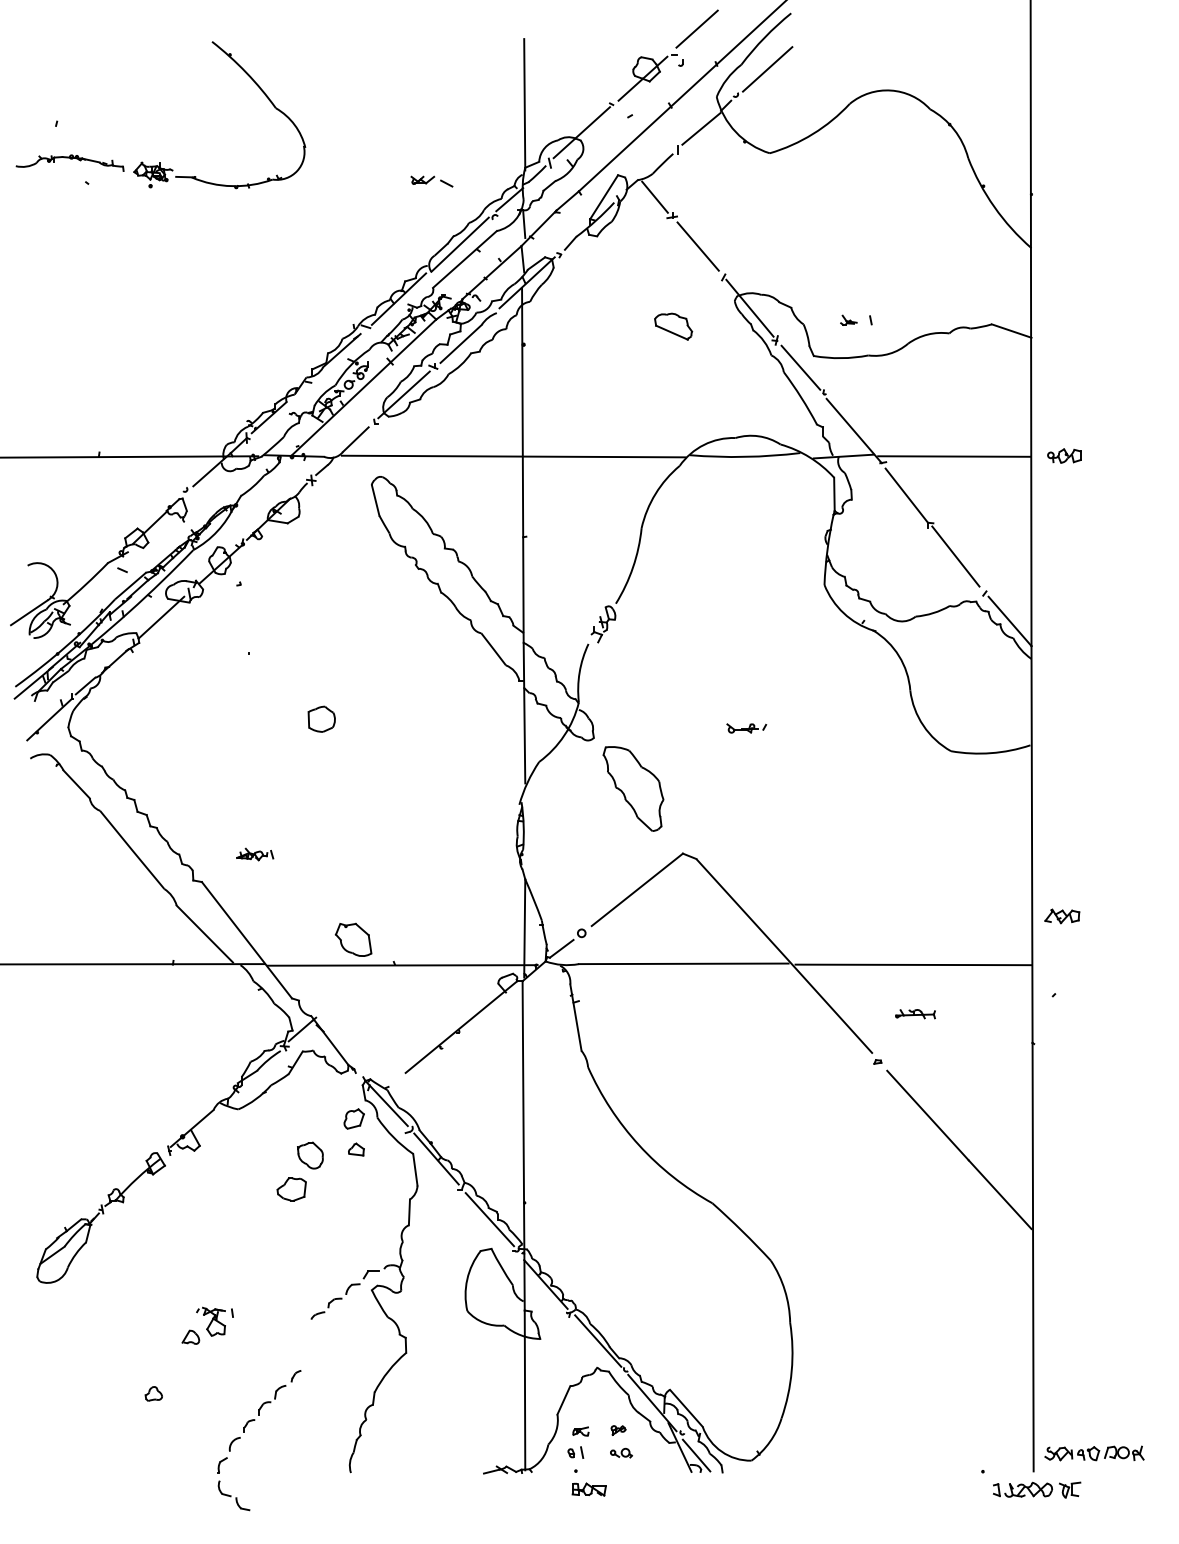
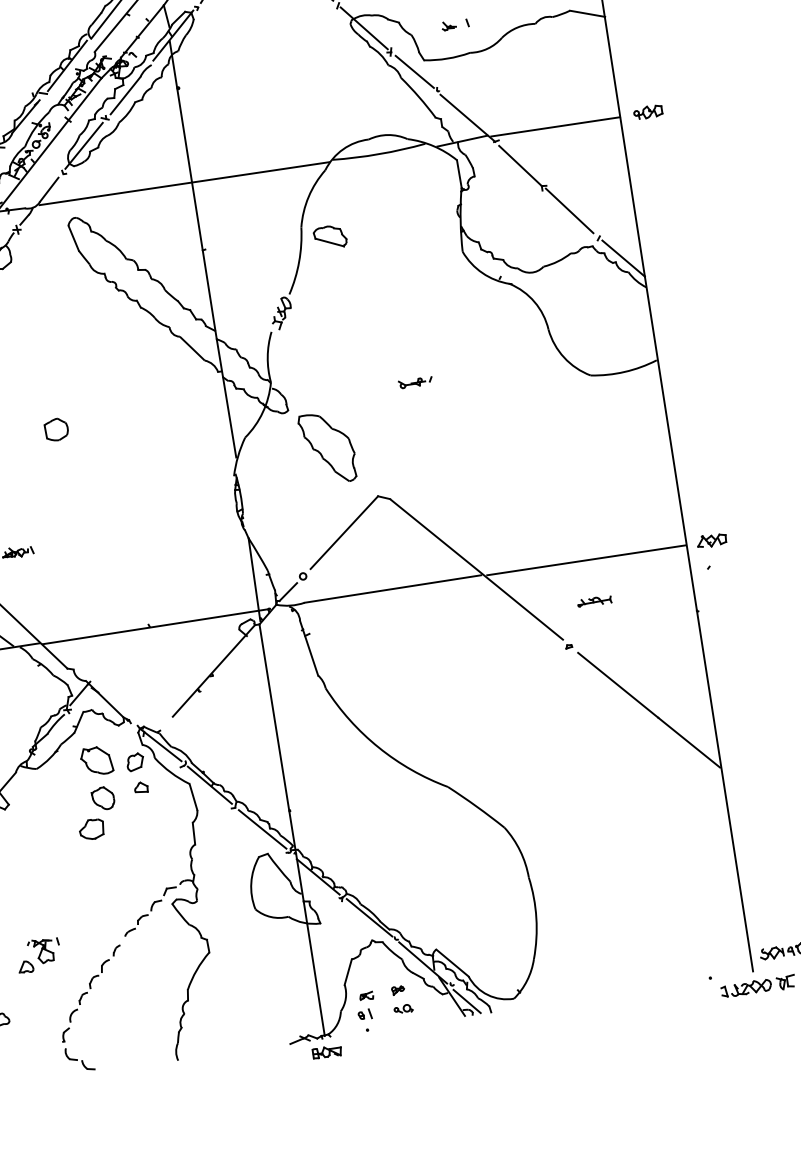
part: (673, 326) -> (330, 237), moved
part: (1062, 916) -> (712, 540), moved
part: (353, 939) -> (96, 760), moved
part: (244, 1432) -> (80, 1004), moved
part: (588, 1489) -> (326, 1052), moved

